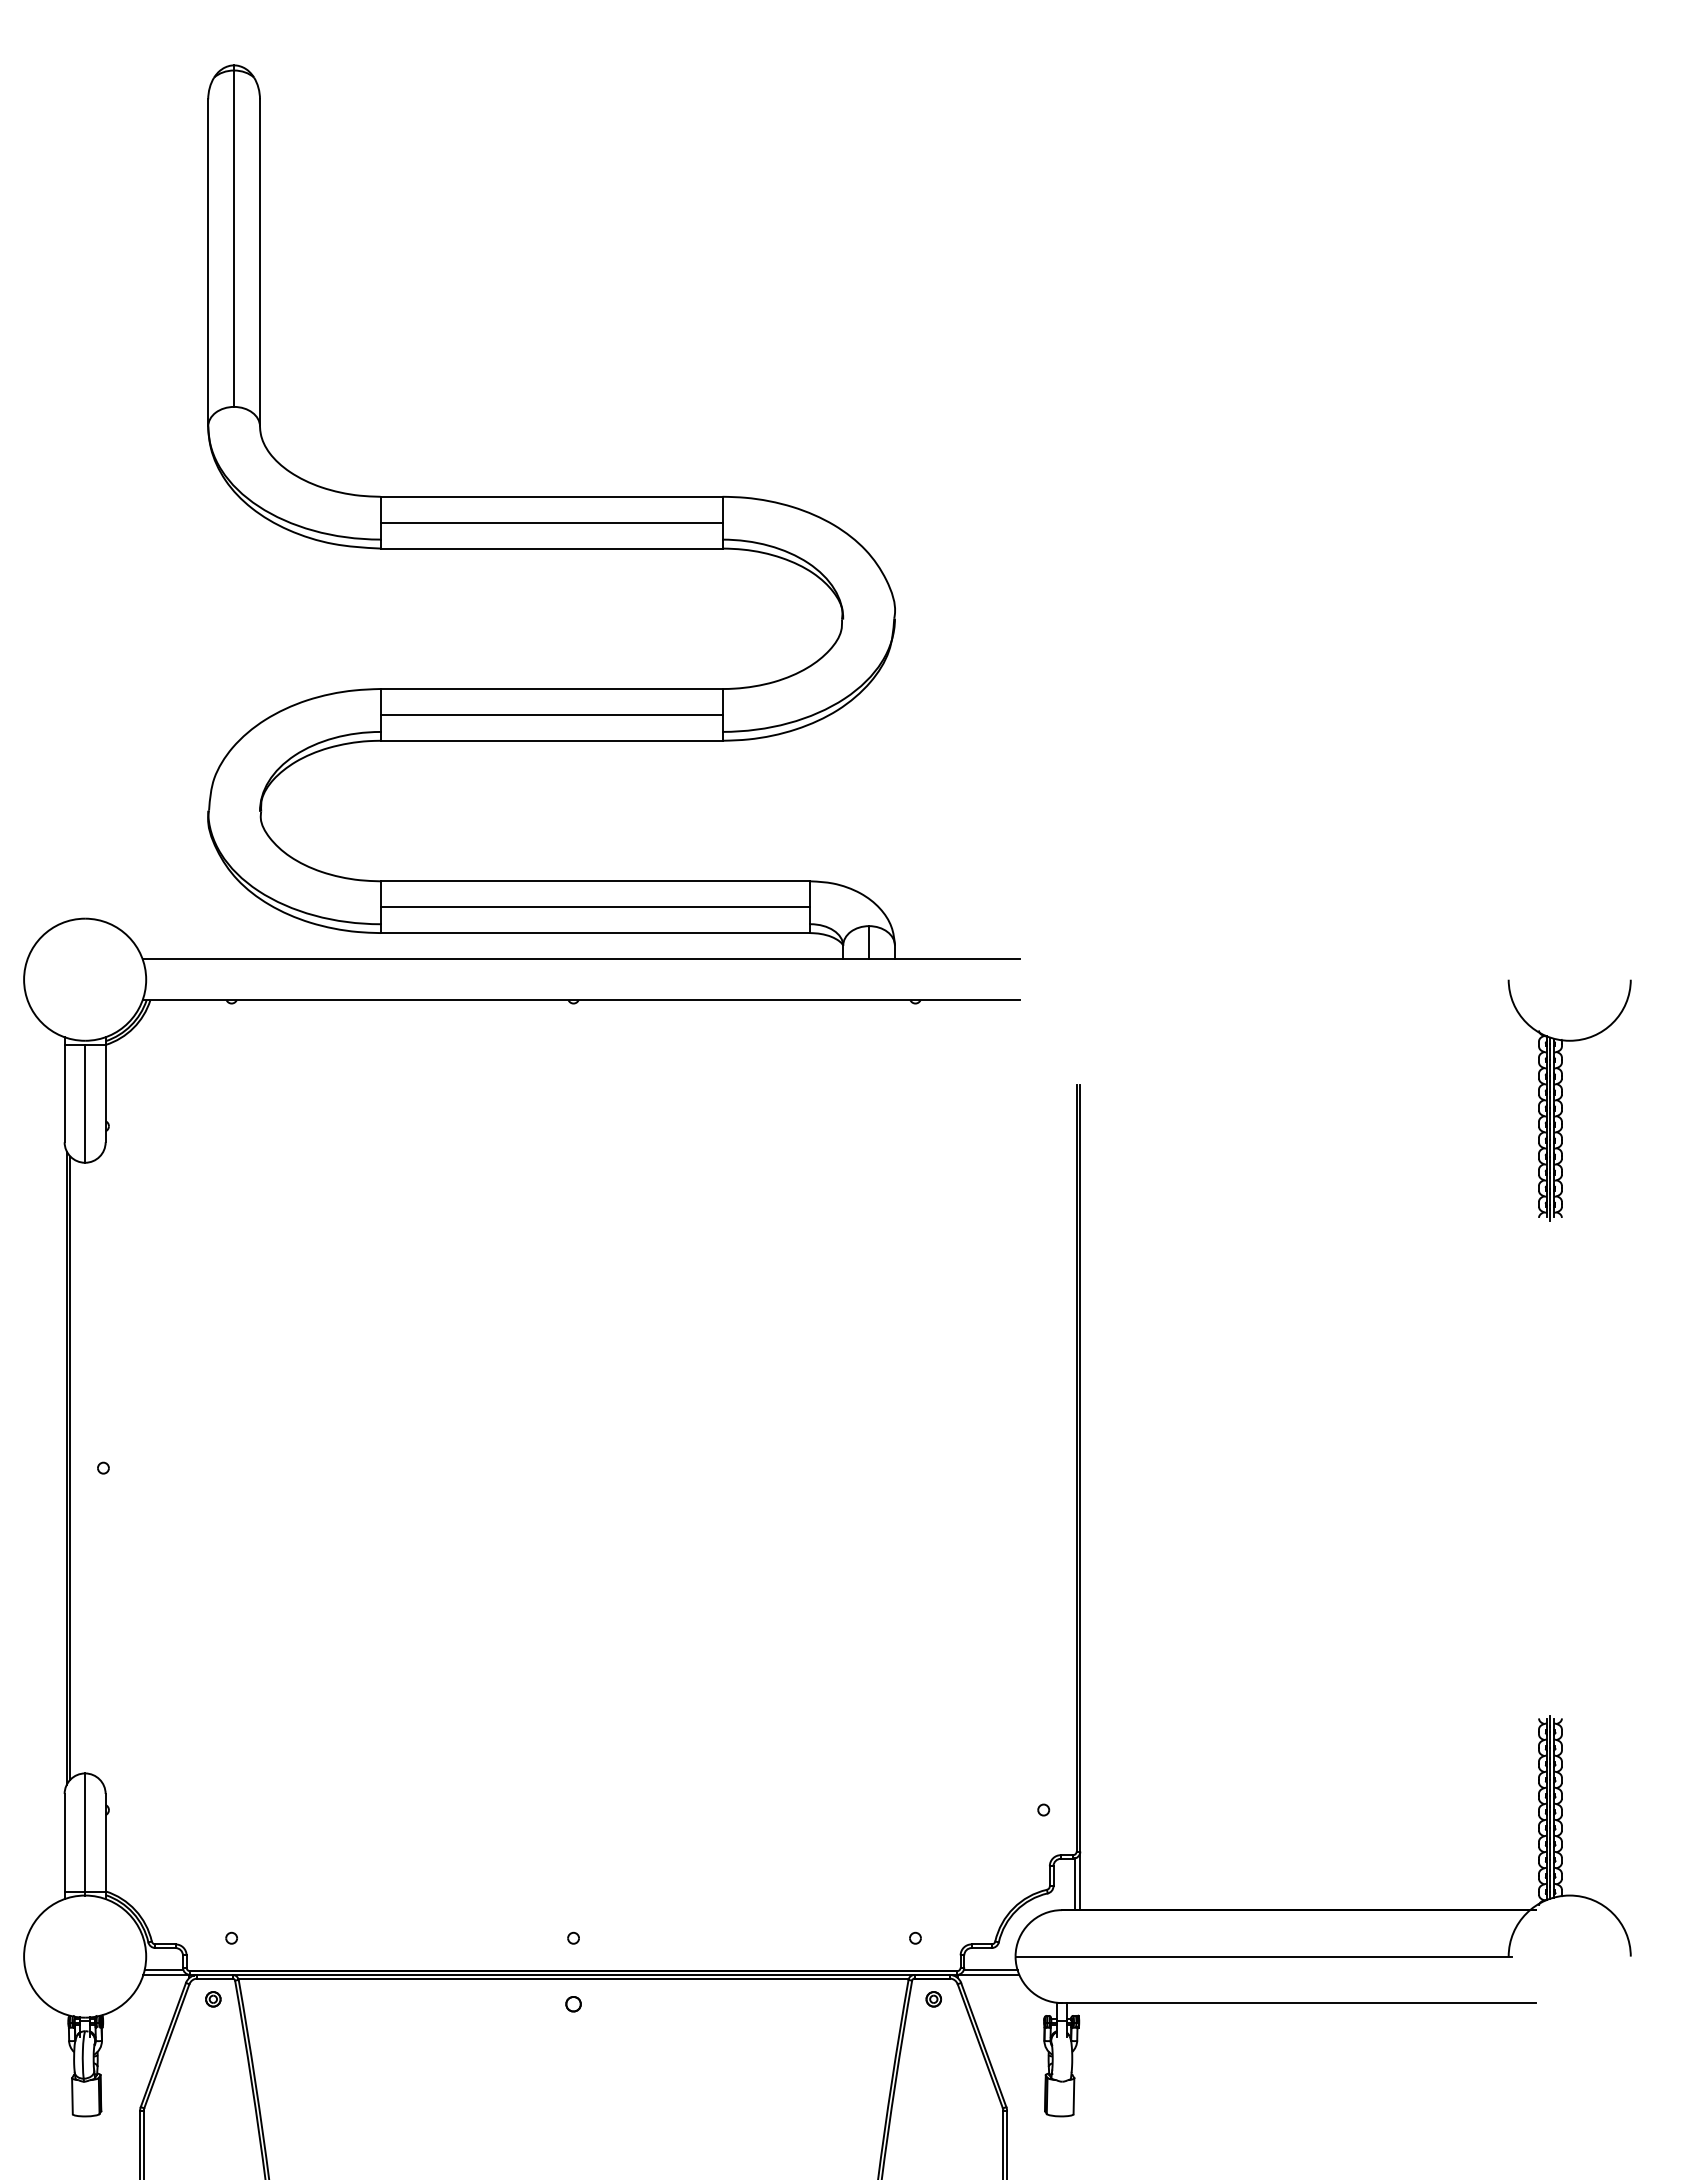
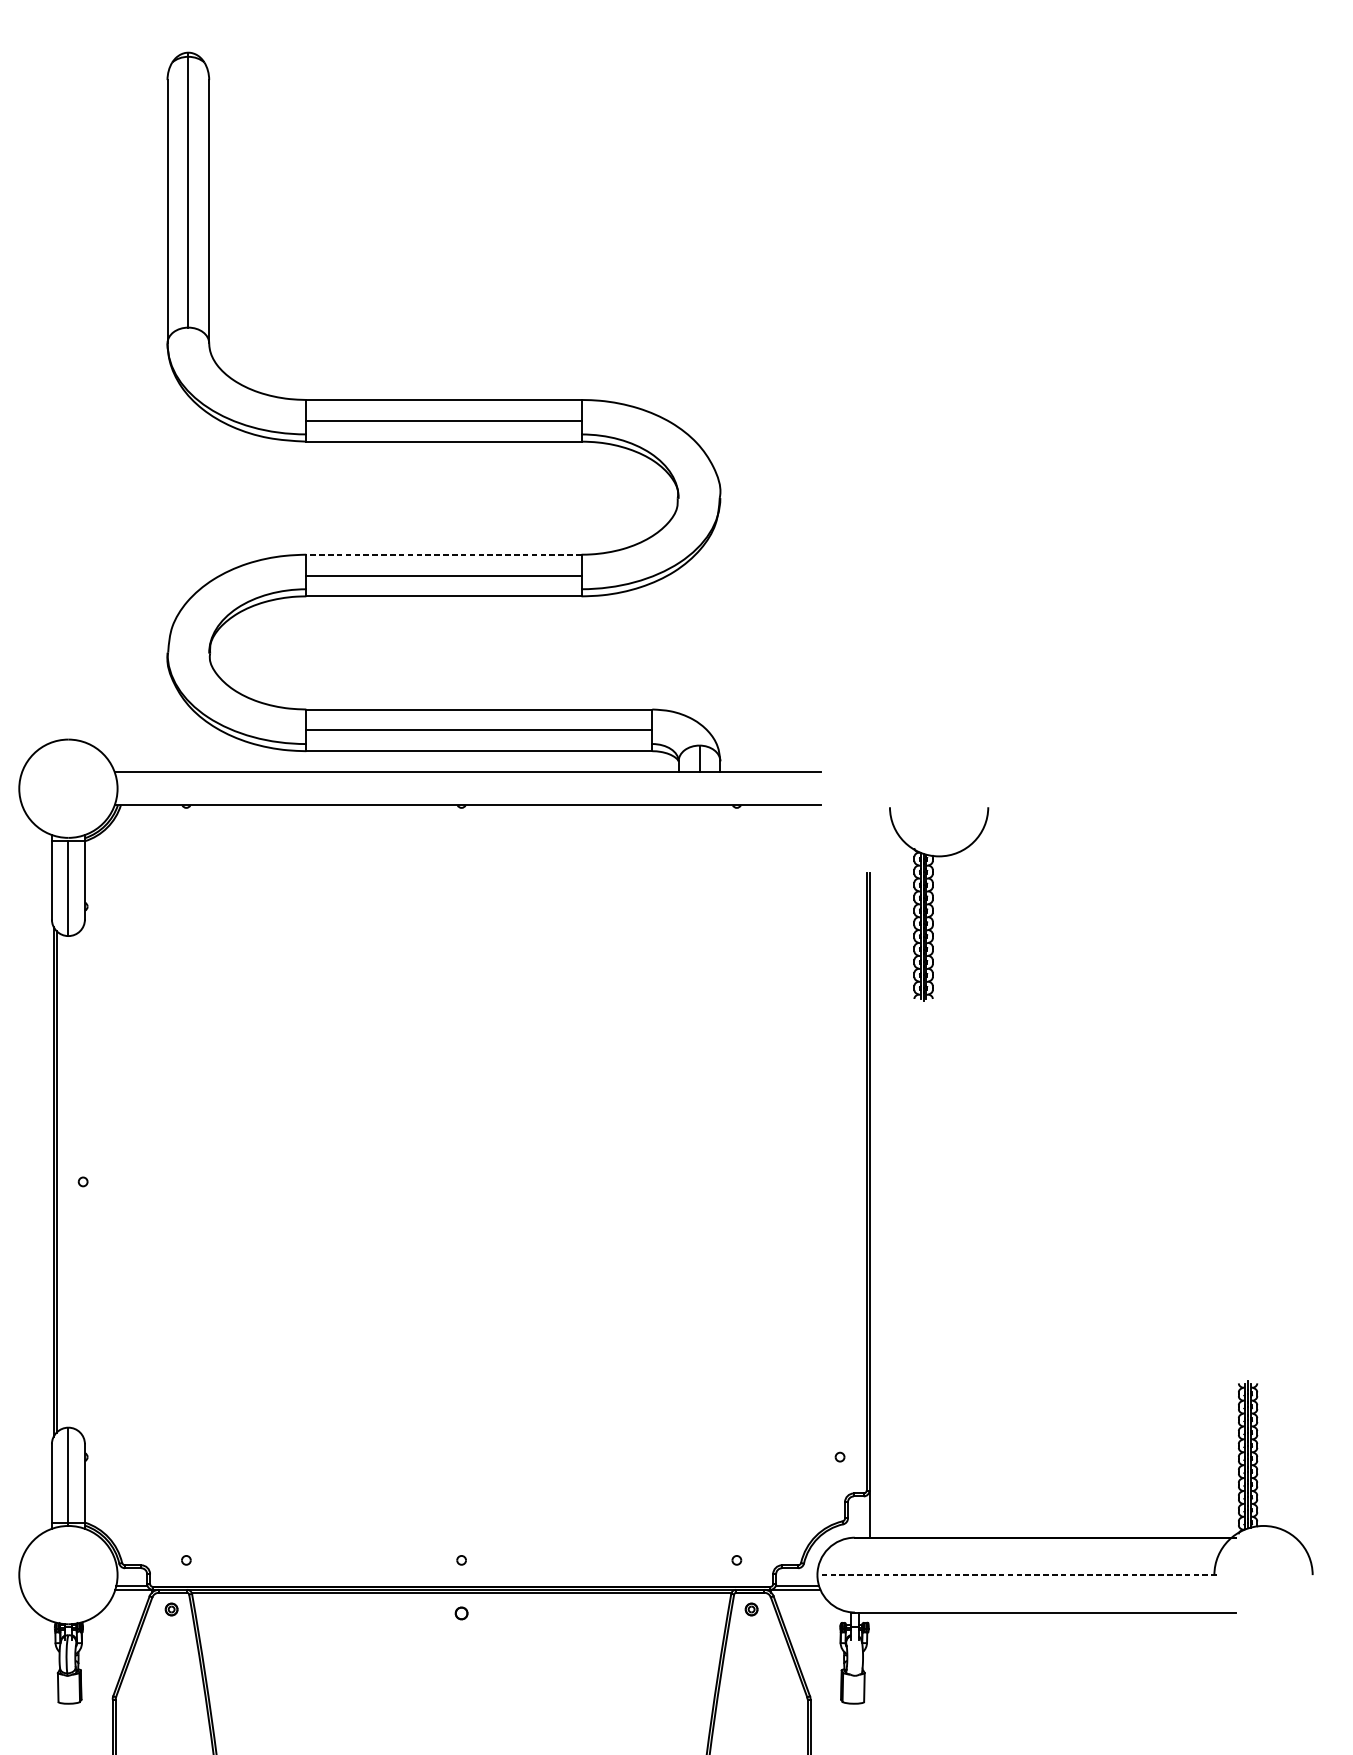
line: (551, 689) -> (443, 555), solid -> dashed
part: (1562, 1103) -> (933, 906), moved
line: (1075, 1884) -> (865, 1517), removed
line: (1263, 1956) -> (1017, 1575), solid -> dashed

